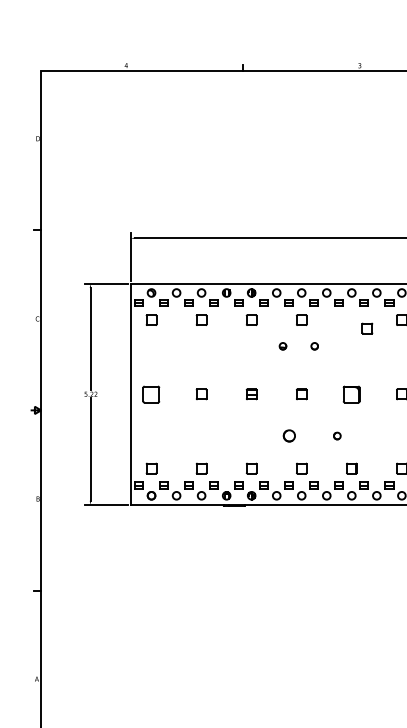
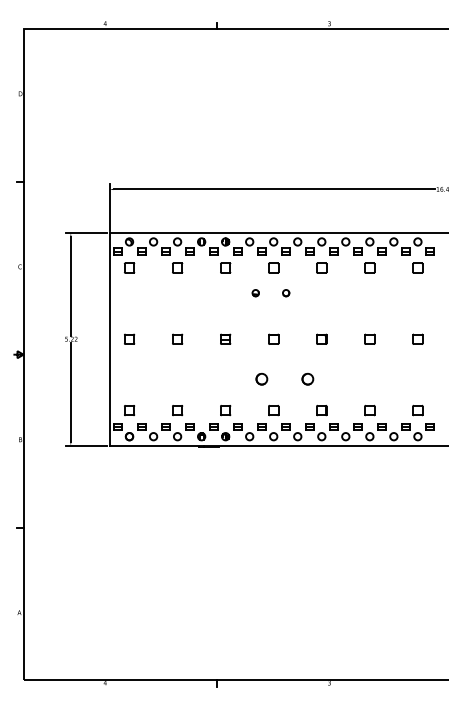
part: (367, 327) -> (321, 267), moved
part: (151, 393) -> (129, 338), size x0.62
part: (351, 393) -> (321, 338), size x0.62
part: (336, 436) -> (307, 379), size x1.67

